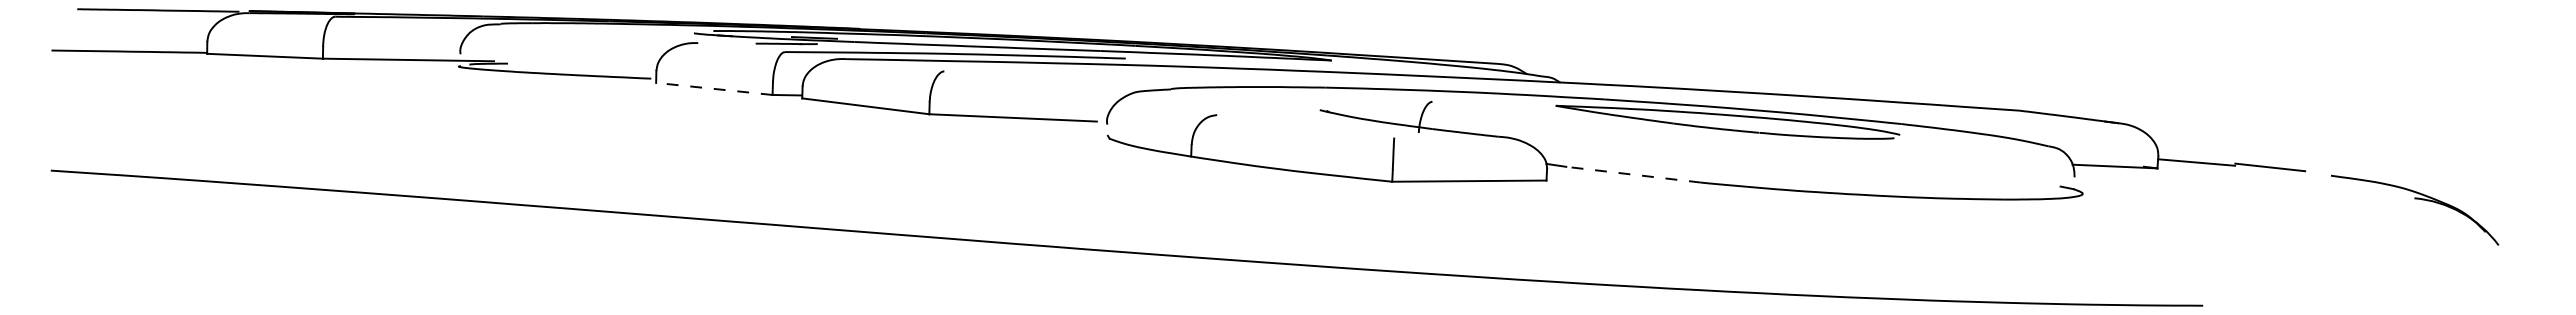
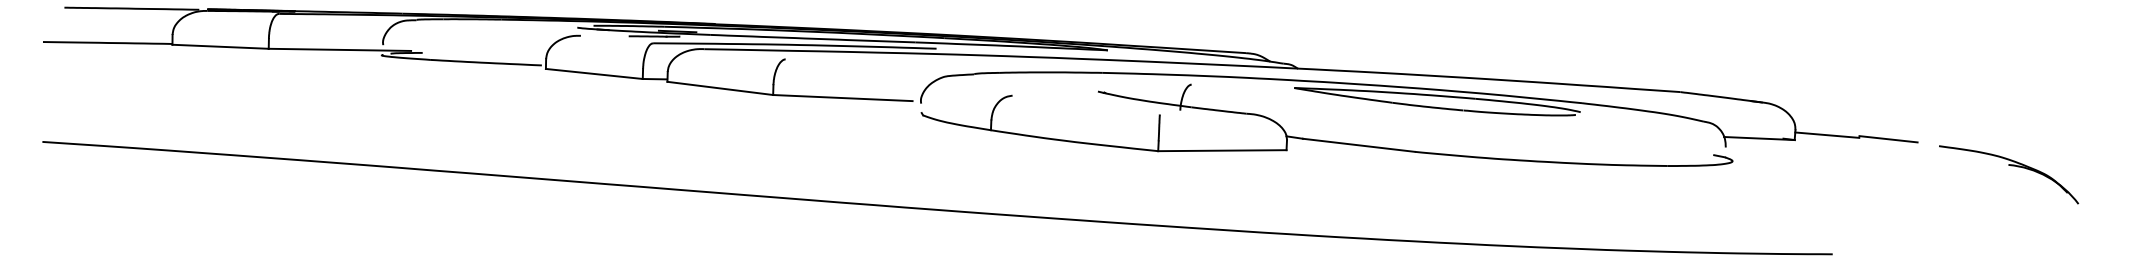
line: (714, 88) -> (594, 73), dashed -> solid
line: (1633, 174) -> (1358, 145), dashed -> solid

